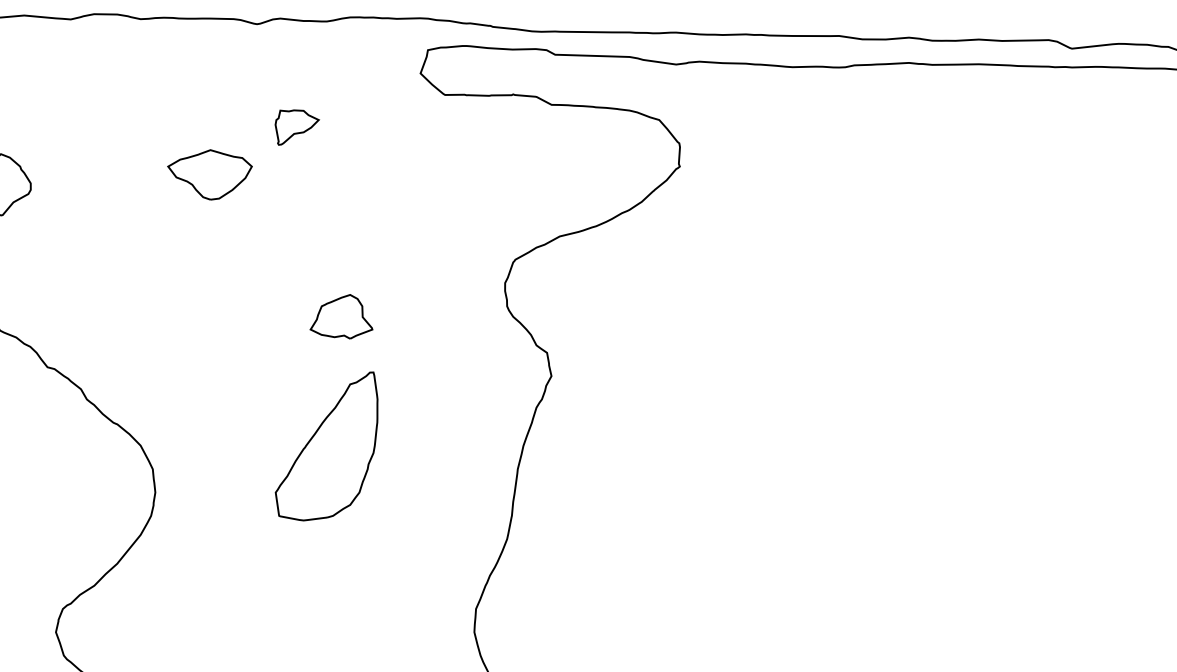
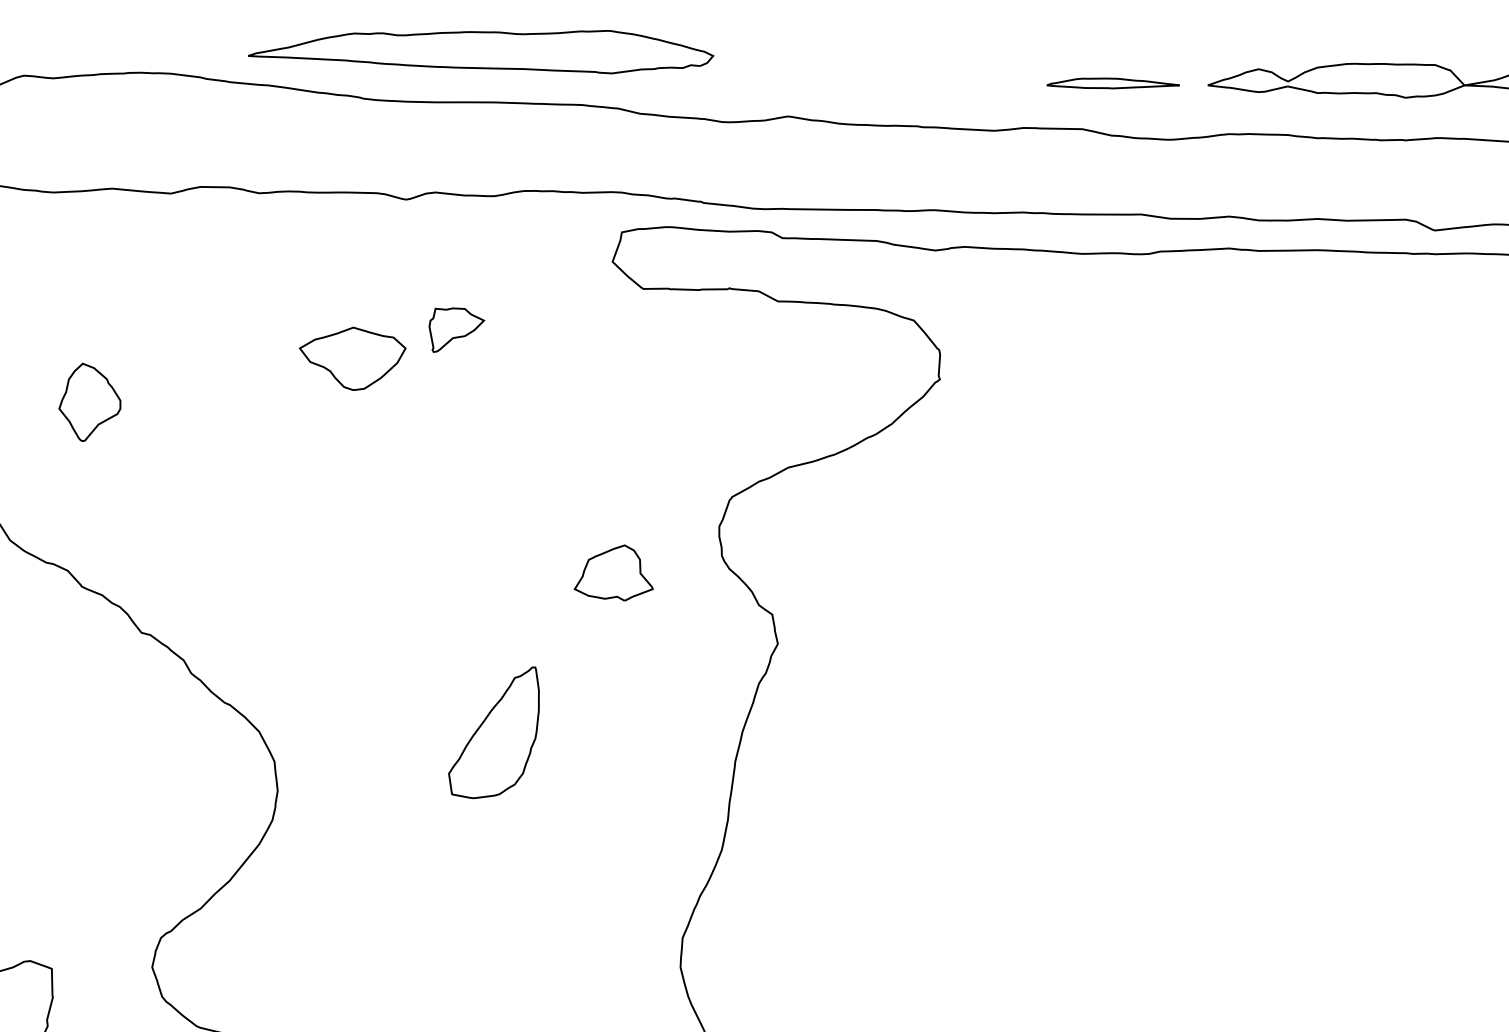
part: (209, 174) -> (352, 358), moved
part: (341, 316) -> (613, 572), moved
part: (326, 446) -> (493, 732), size x0.7

